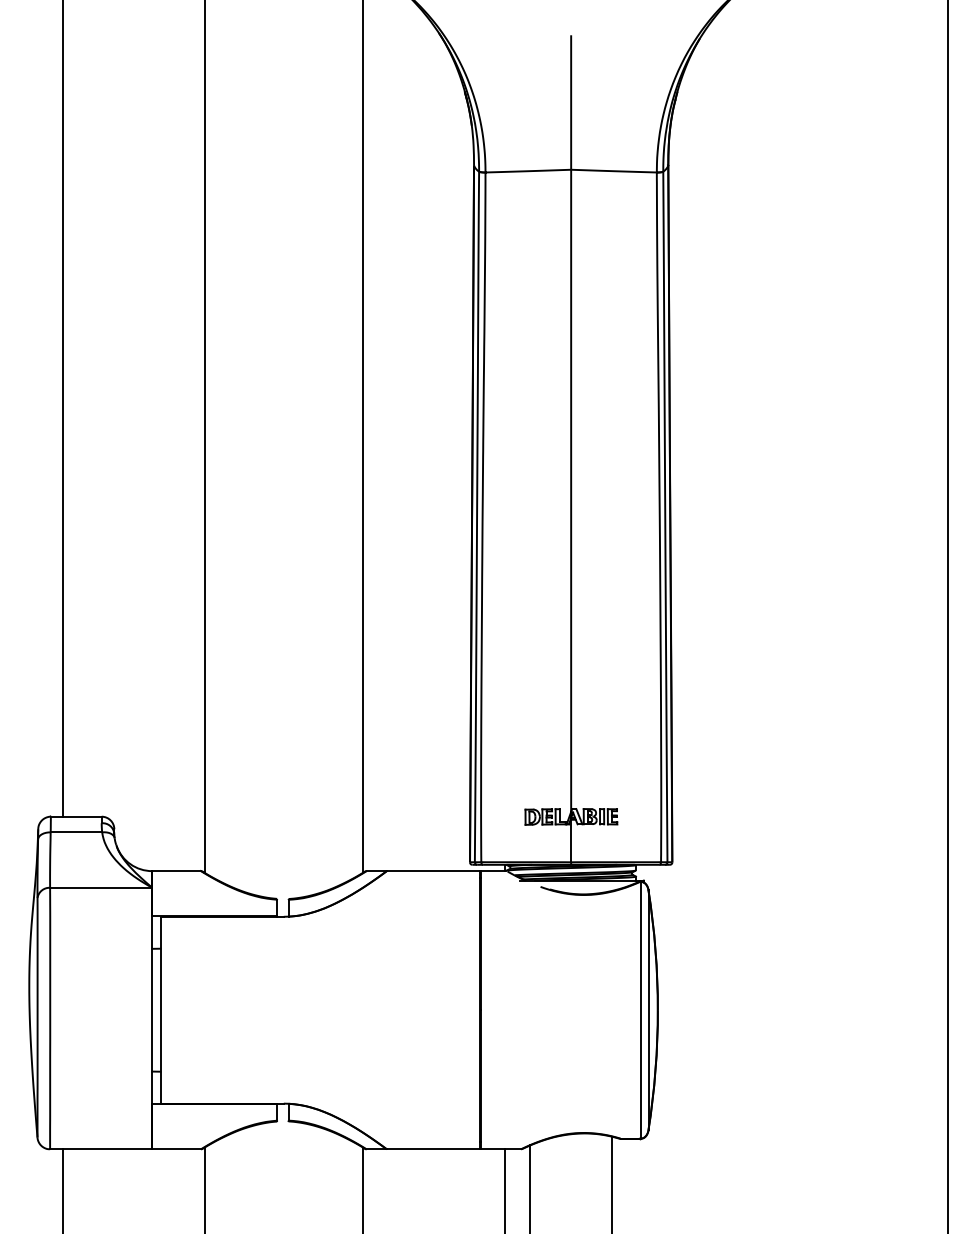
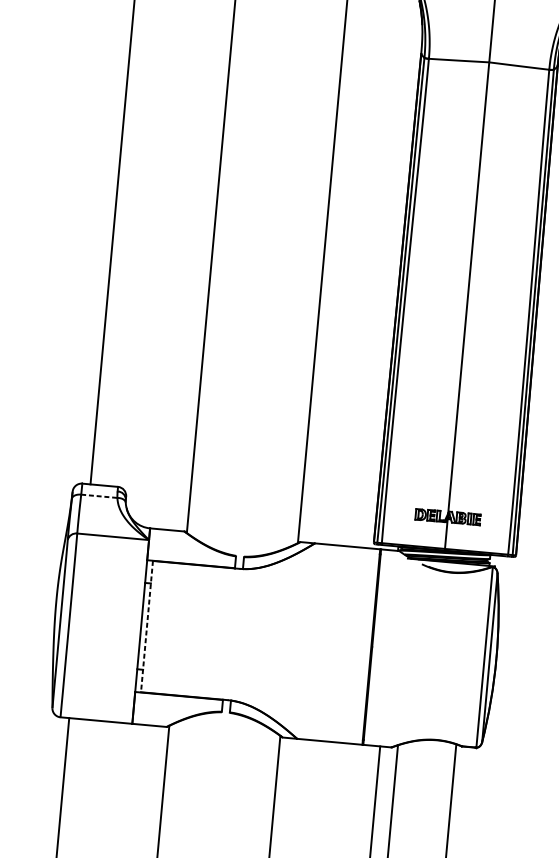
line: (76, 832) -> (99, 496), solid -> dashed
line: (160, 1010) -> (146, 626), solid -> dashed

